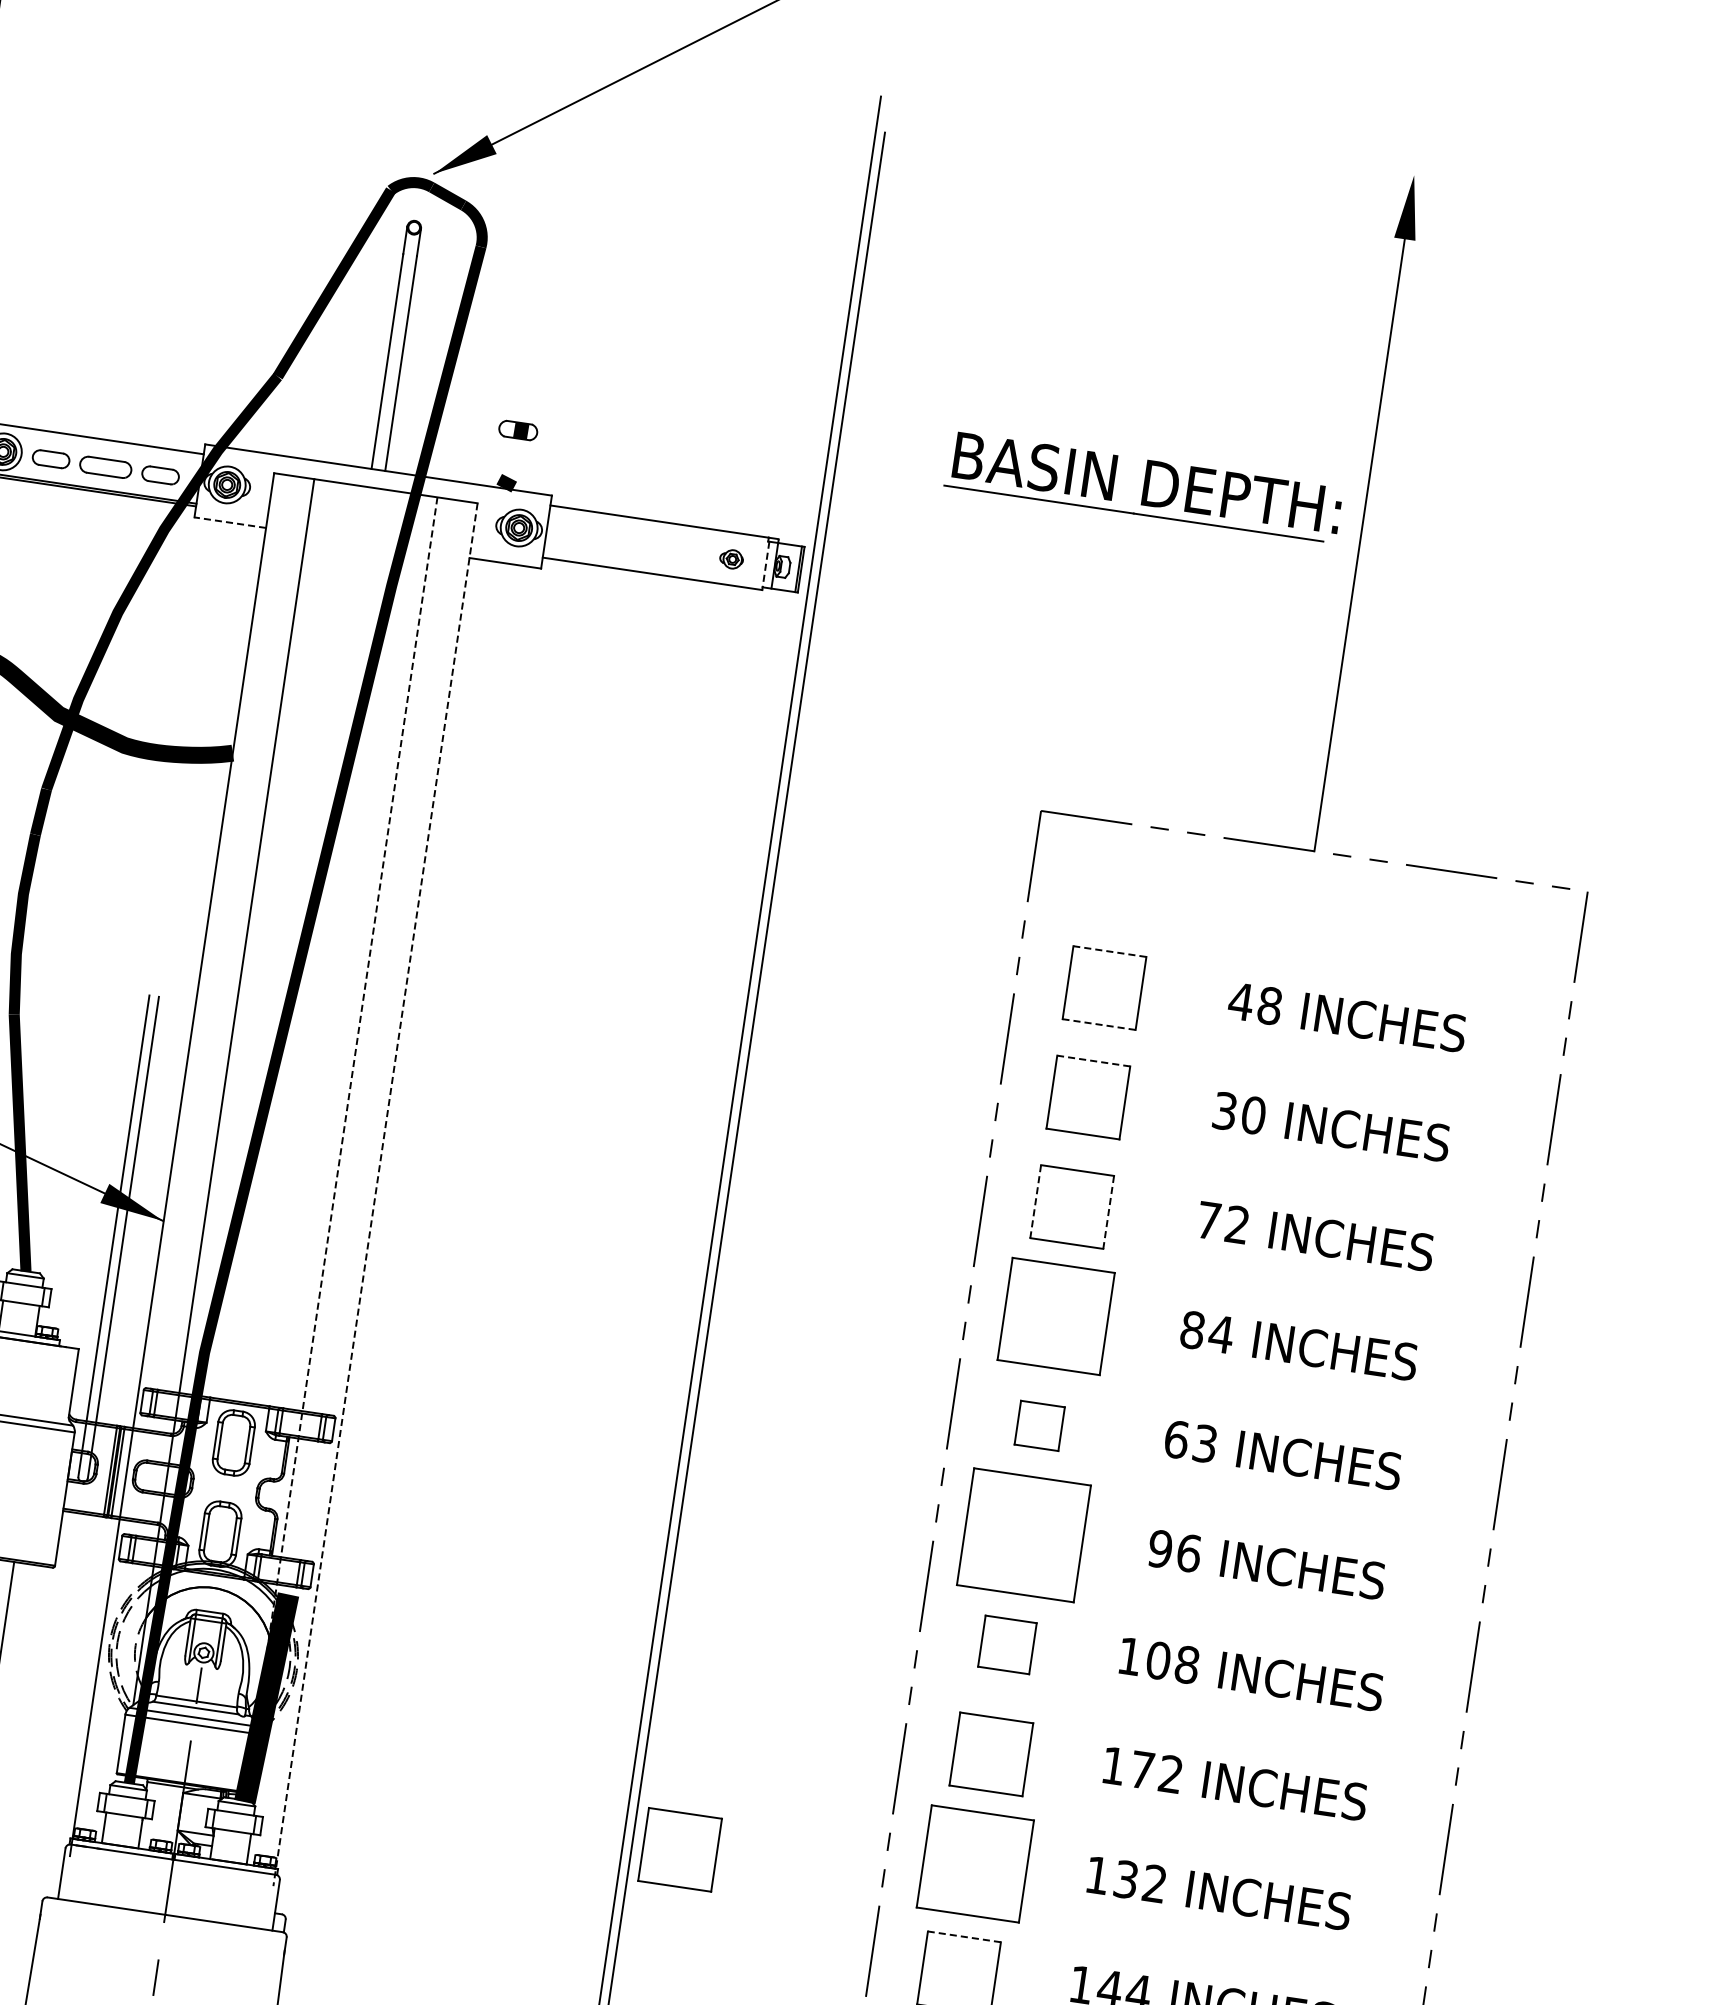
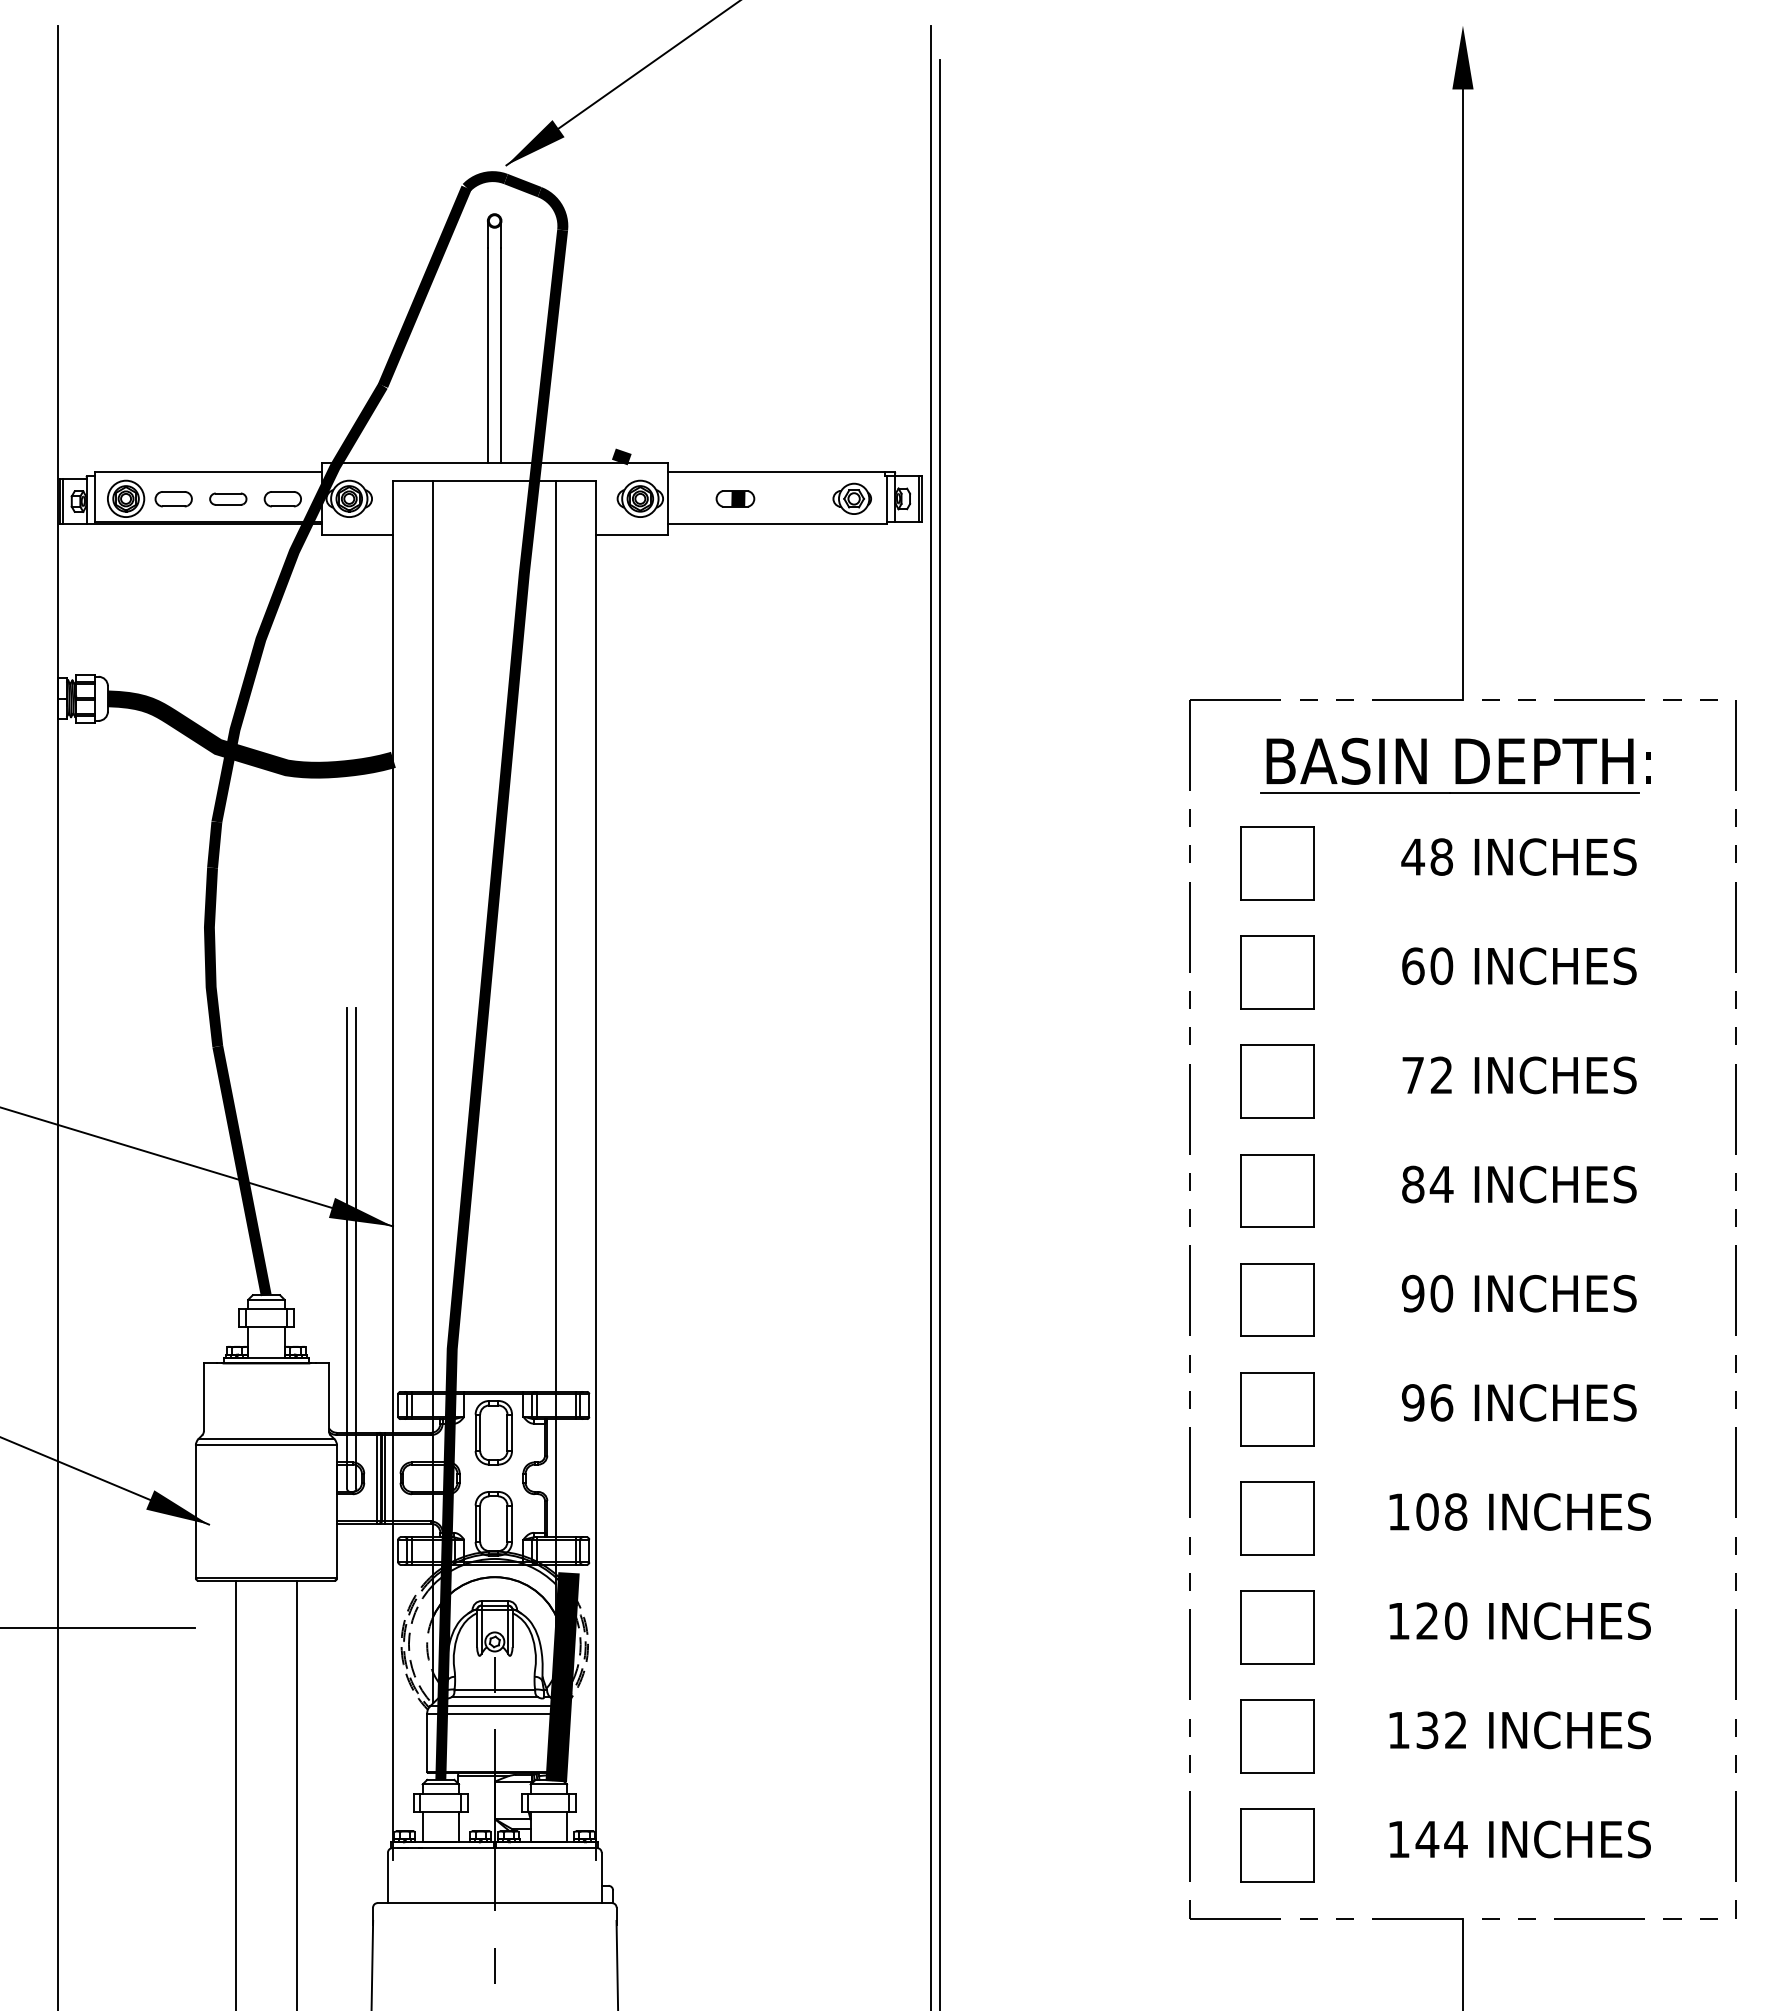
part: (518, 430) -> (735, 498), moved
part: (106, 466) -> (228, 498), size x0.71
part: (1143, 486) -> (1455, 765), moved
line: (230, 522) -> (357, 535), dashed -> solid
part: (730, 558) -> (851, 498), size x1.67
line: (766, 564) -> (886, 498), dashed -> solid
line: (1109, 951) -> (1277, 827), dashed -> solid
line: (1098, 1024) -> (1277, 899), dashed -> solid
line: (1093, 1061) -> (1277, 936), dashed -> solid
text: (1225, 1111) -> (1413, 966), 30 -> 60
line: (346, 1115) -> (556, 1097), dashed -> solid
line: (375, 1195) -> (596, 1170), dashed -> solid
line: (1035, 1202) -> (1241, 1082), dashed -> solid
line: (1108, 1213) -> (1314, 1082), dashed -> solid
part: (1055, 1316) -> (1277, 1190), size x0.71
part: (1039, 1425) -> (1277, 1299), size x1.67
text: (1190, 1441) -> (1427, 1293), 63 -> 90
part: (1023, 1535) -> (1277, 1409), size x0.62
part: (1007, 1644) -> (1277, 1518), size x1.43
text: (1156, 1771) -> (1441, 1620), 172 -> 120
part: (679, 1849) -> (987, 1765), removed
part: (974, 1863) -> (1277, 1736), size x0.71
line: (964, 1936) -> (1277, 1809), dashed -> solid

